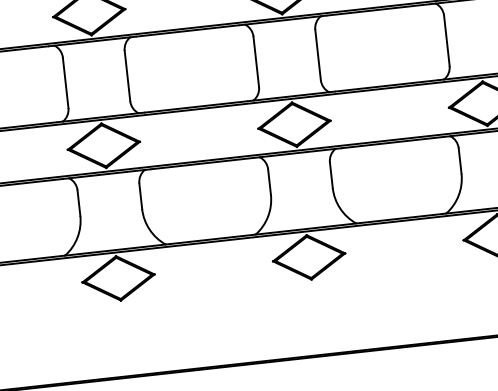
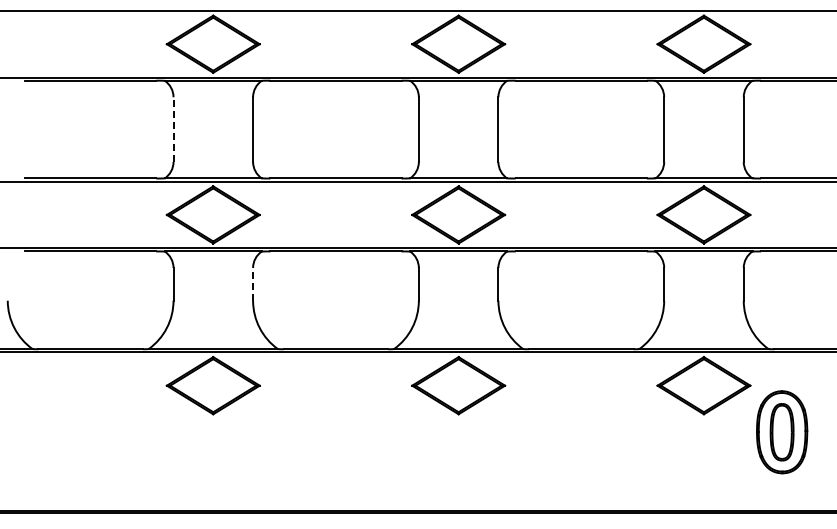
line: (65, 82) -> (173, 129), solid -> dashed
line: (140, 195) -> (253, 283), solid -> dashed

